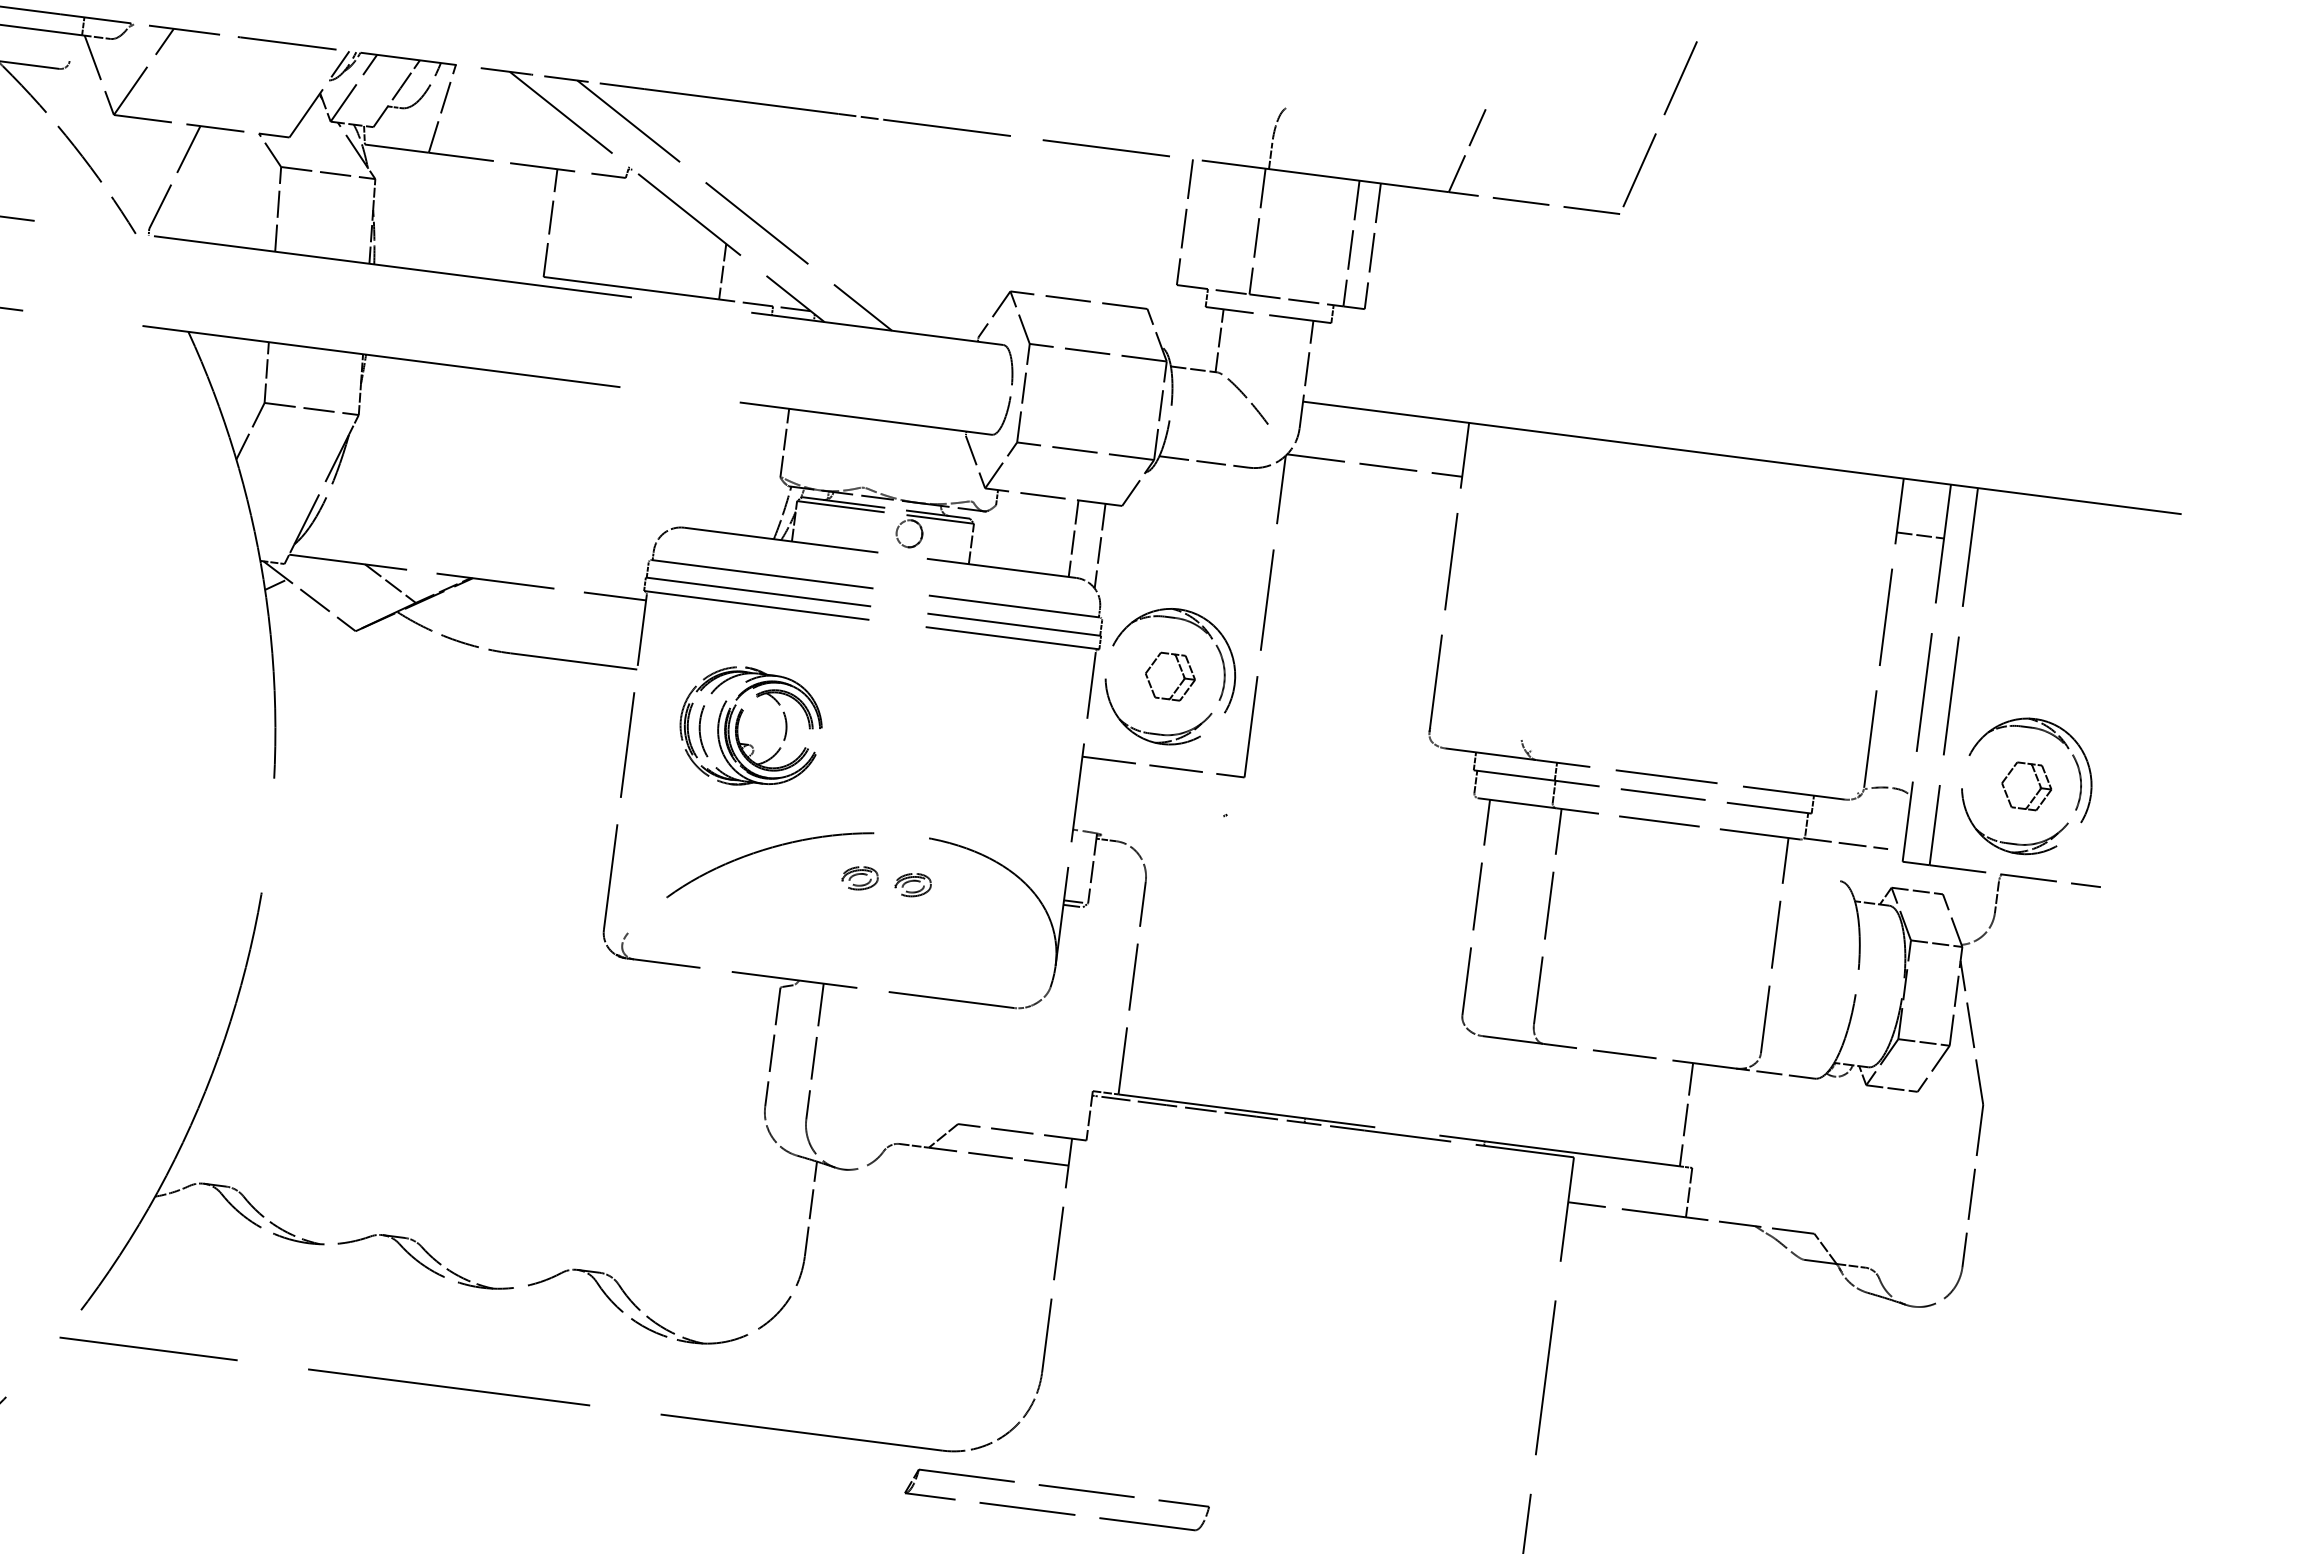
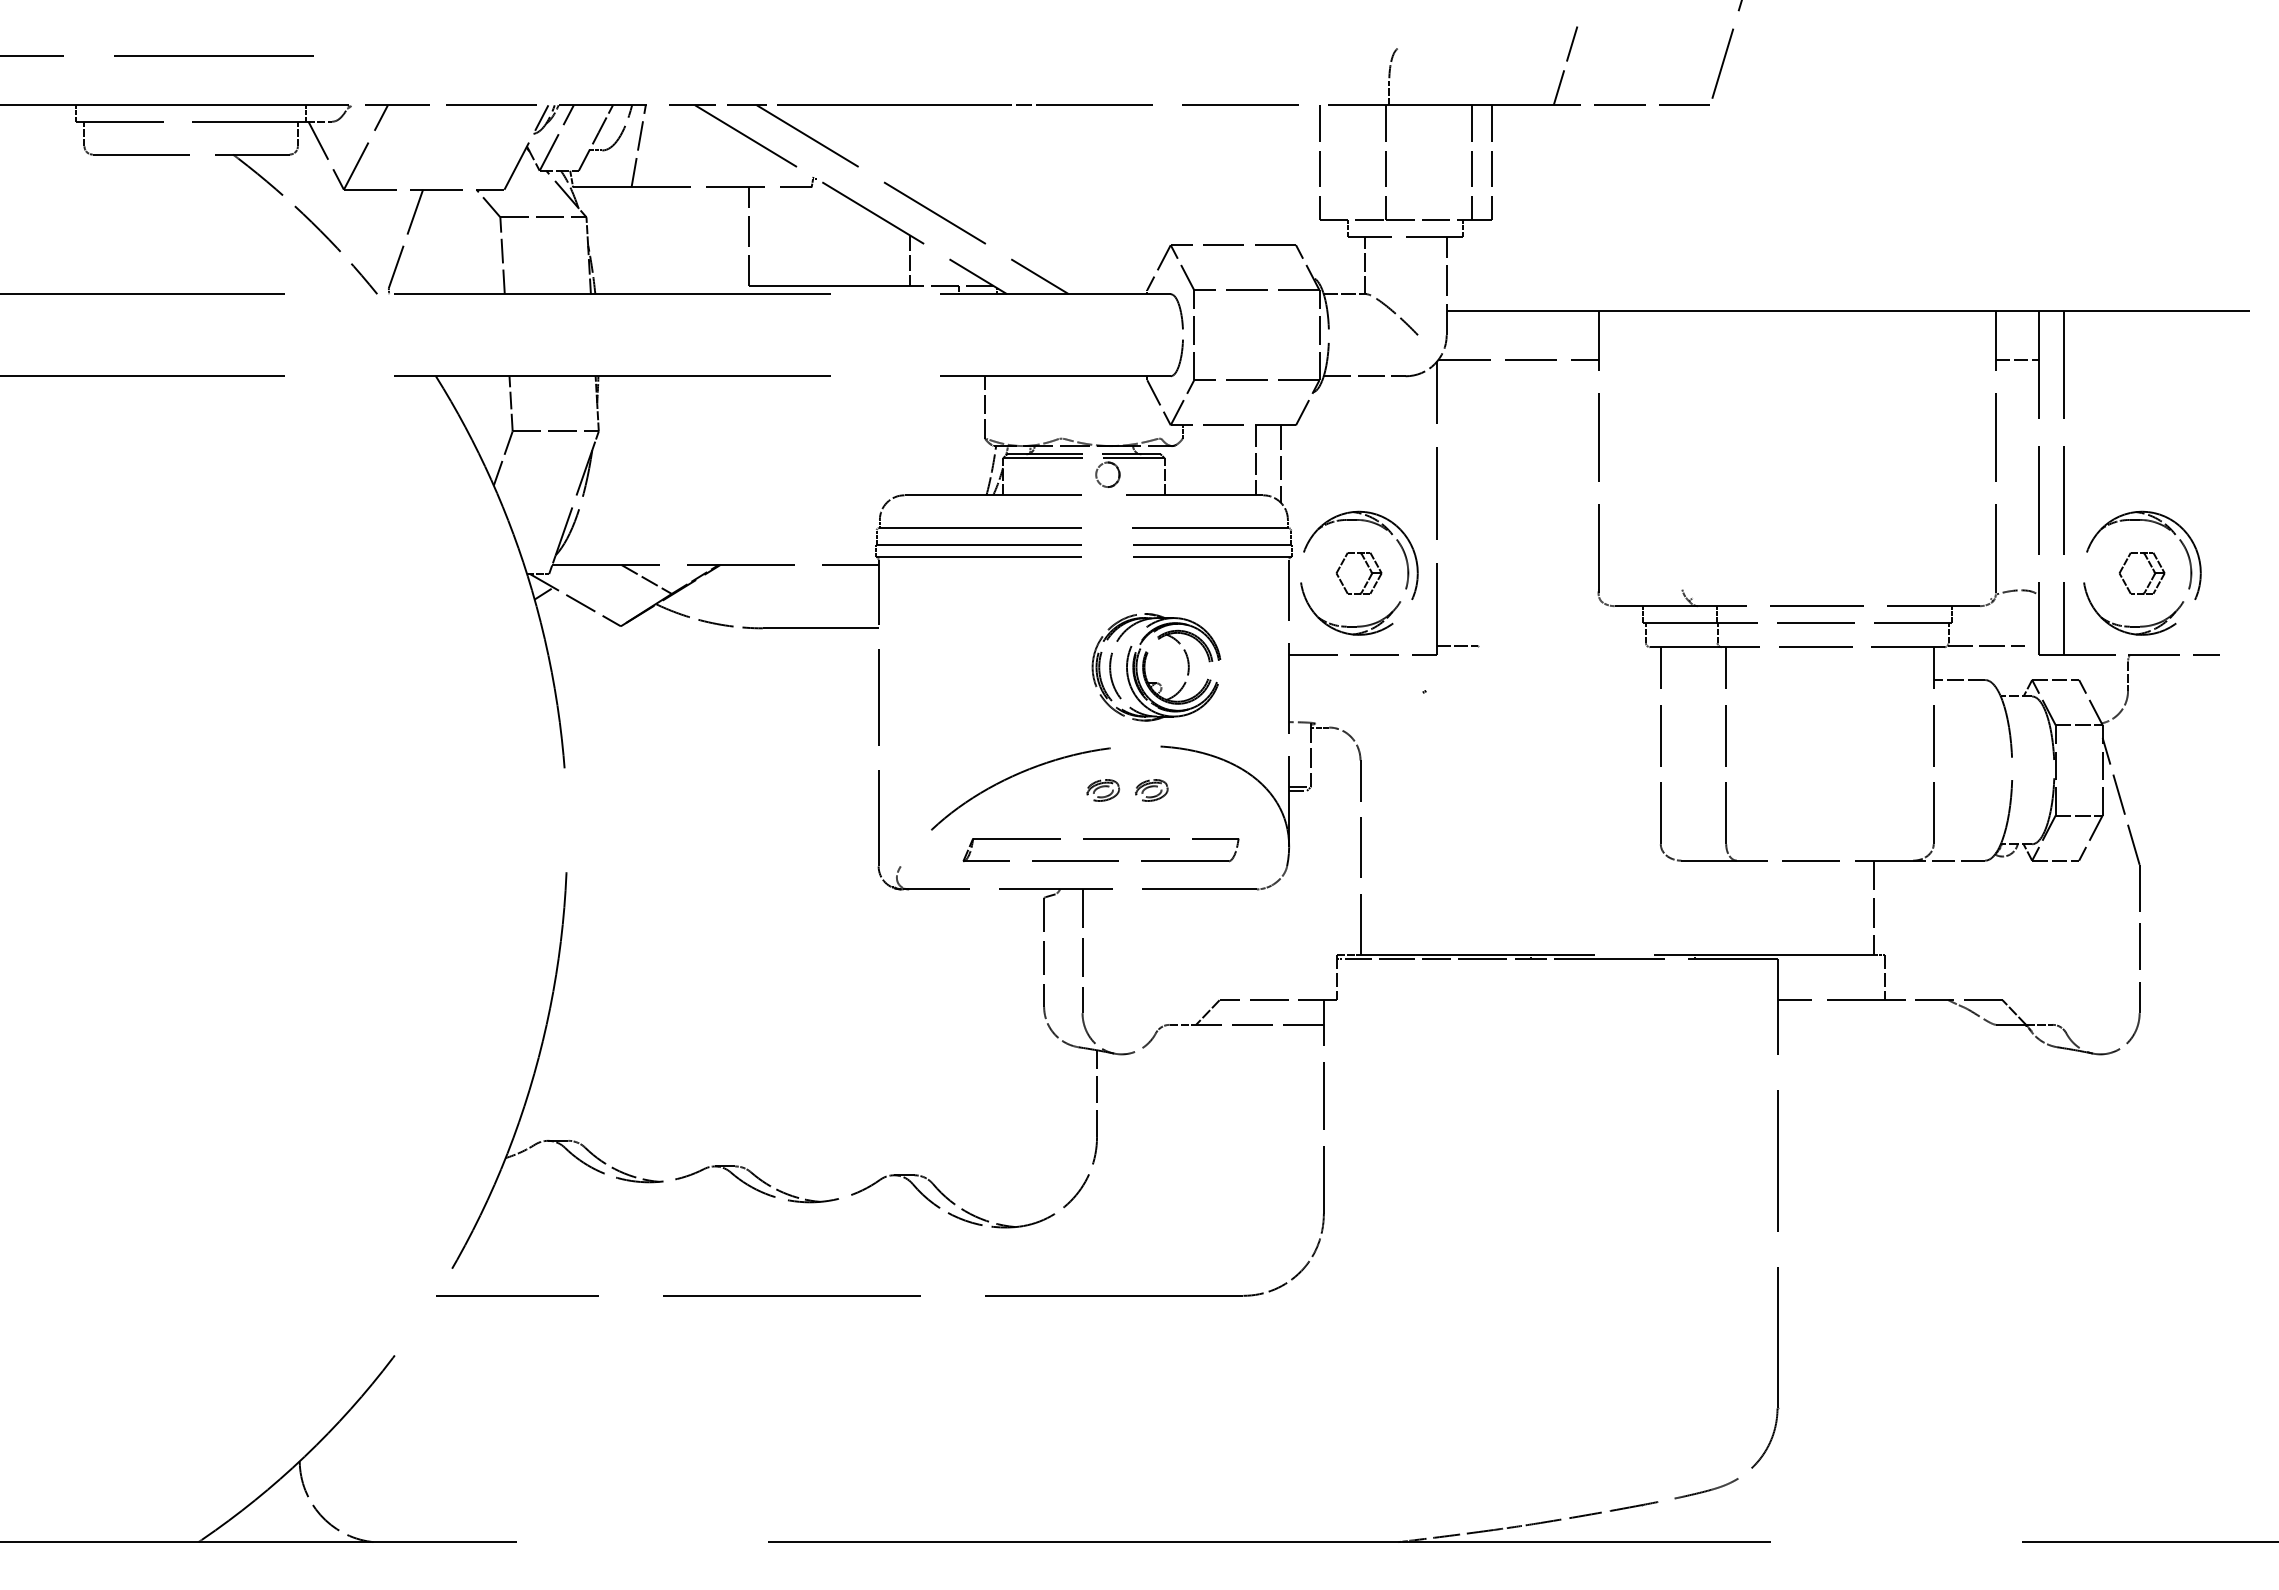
line: (71, 46) -> (297, 133), added
part: (738, 726) -> (1145, 667), moved
line: (1267, 769) -> (1457, 645), added
line: (1812, 878) -> (1959, 680), added
part: (1055, 1511) -> (1100, 860), moved

